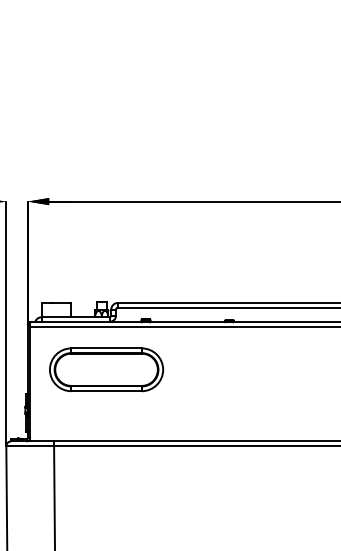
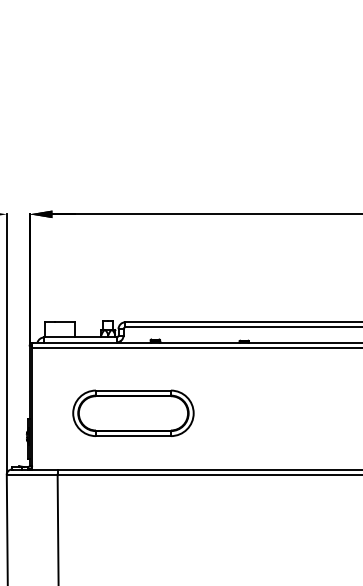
part: (106, 369) -> (133, 412), moved

